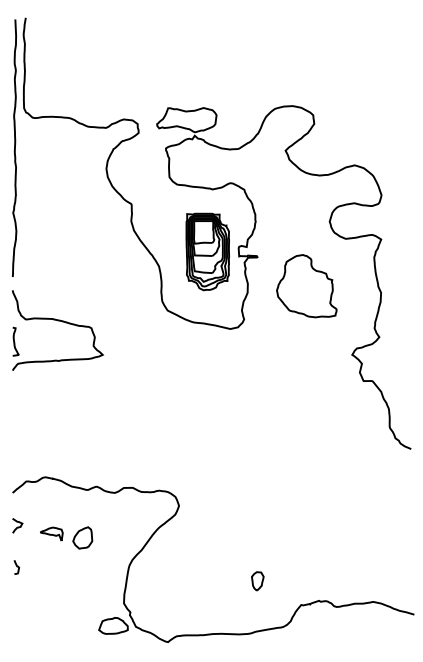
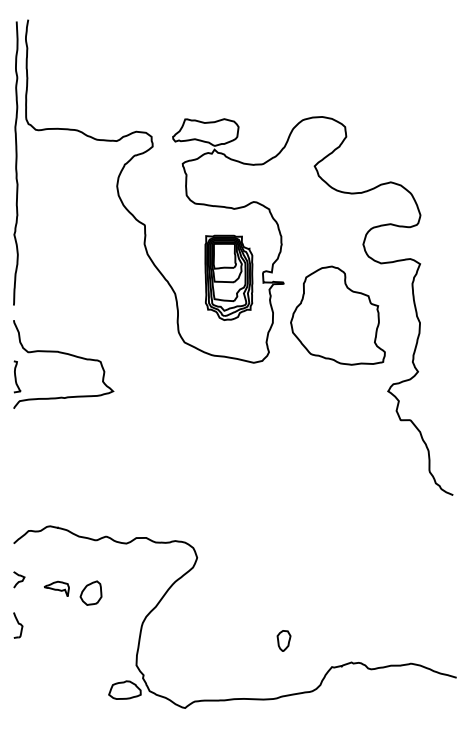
part: (306, 285) -> (337, 314), size x1.43
part: (16, 567) -> (17, 625), size x1.67

